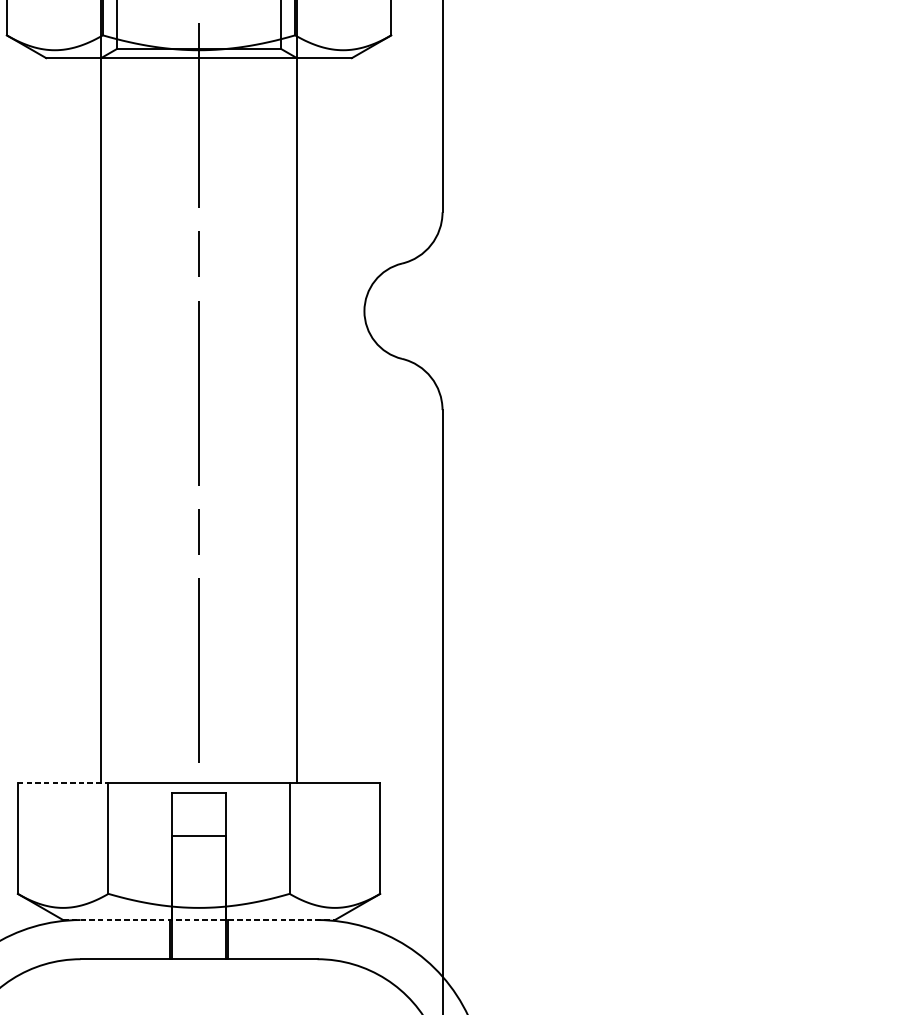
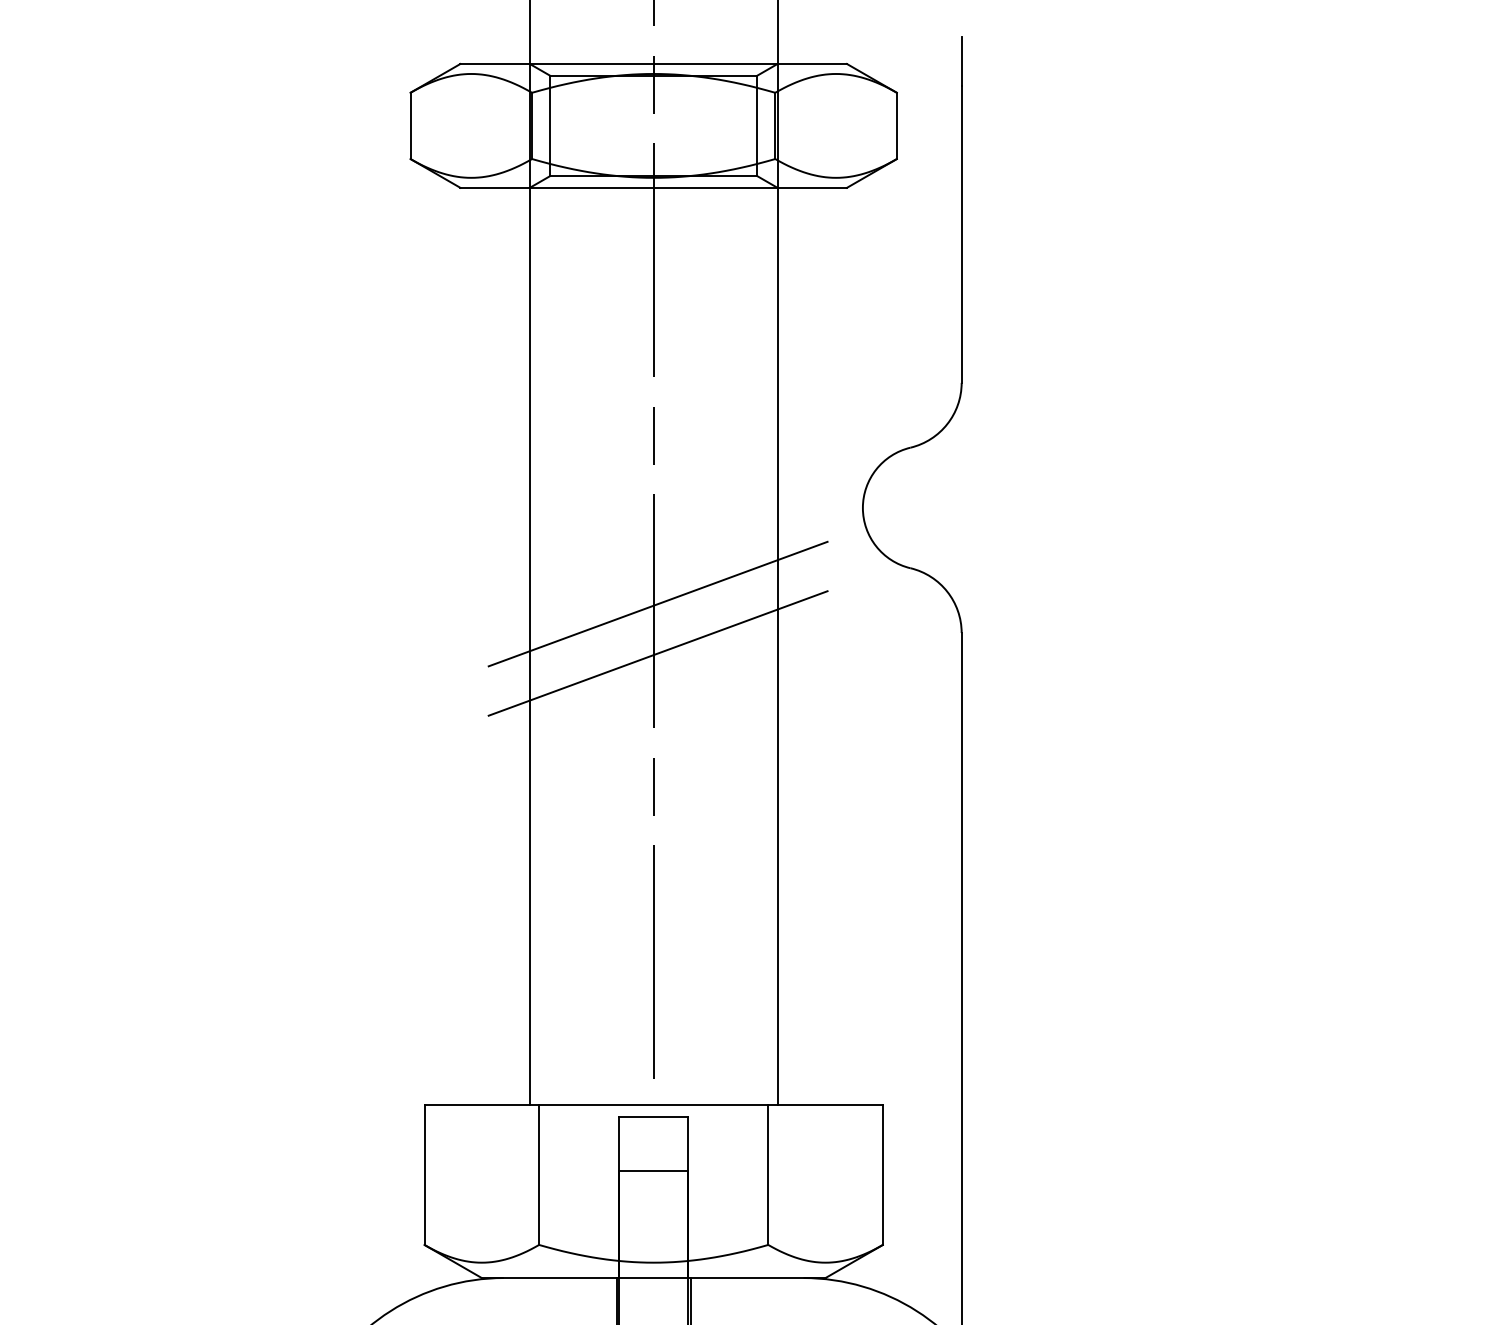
line: (202, 386) -> (657, 603), added
line: (202, 426) -> (657, 653), added
line: (63, 782) -> (482, 1104), dashed -> solid
line: (198, 920) -> (653, 1278), dashed -> solid

